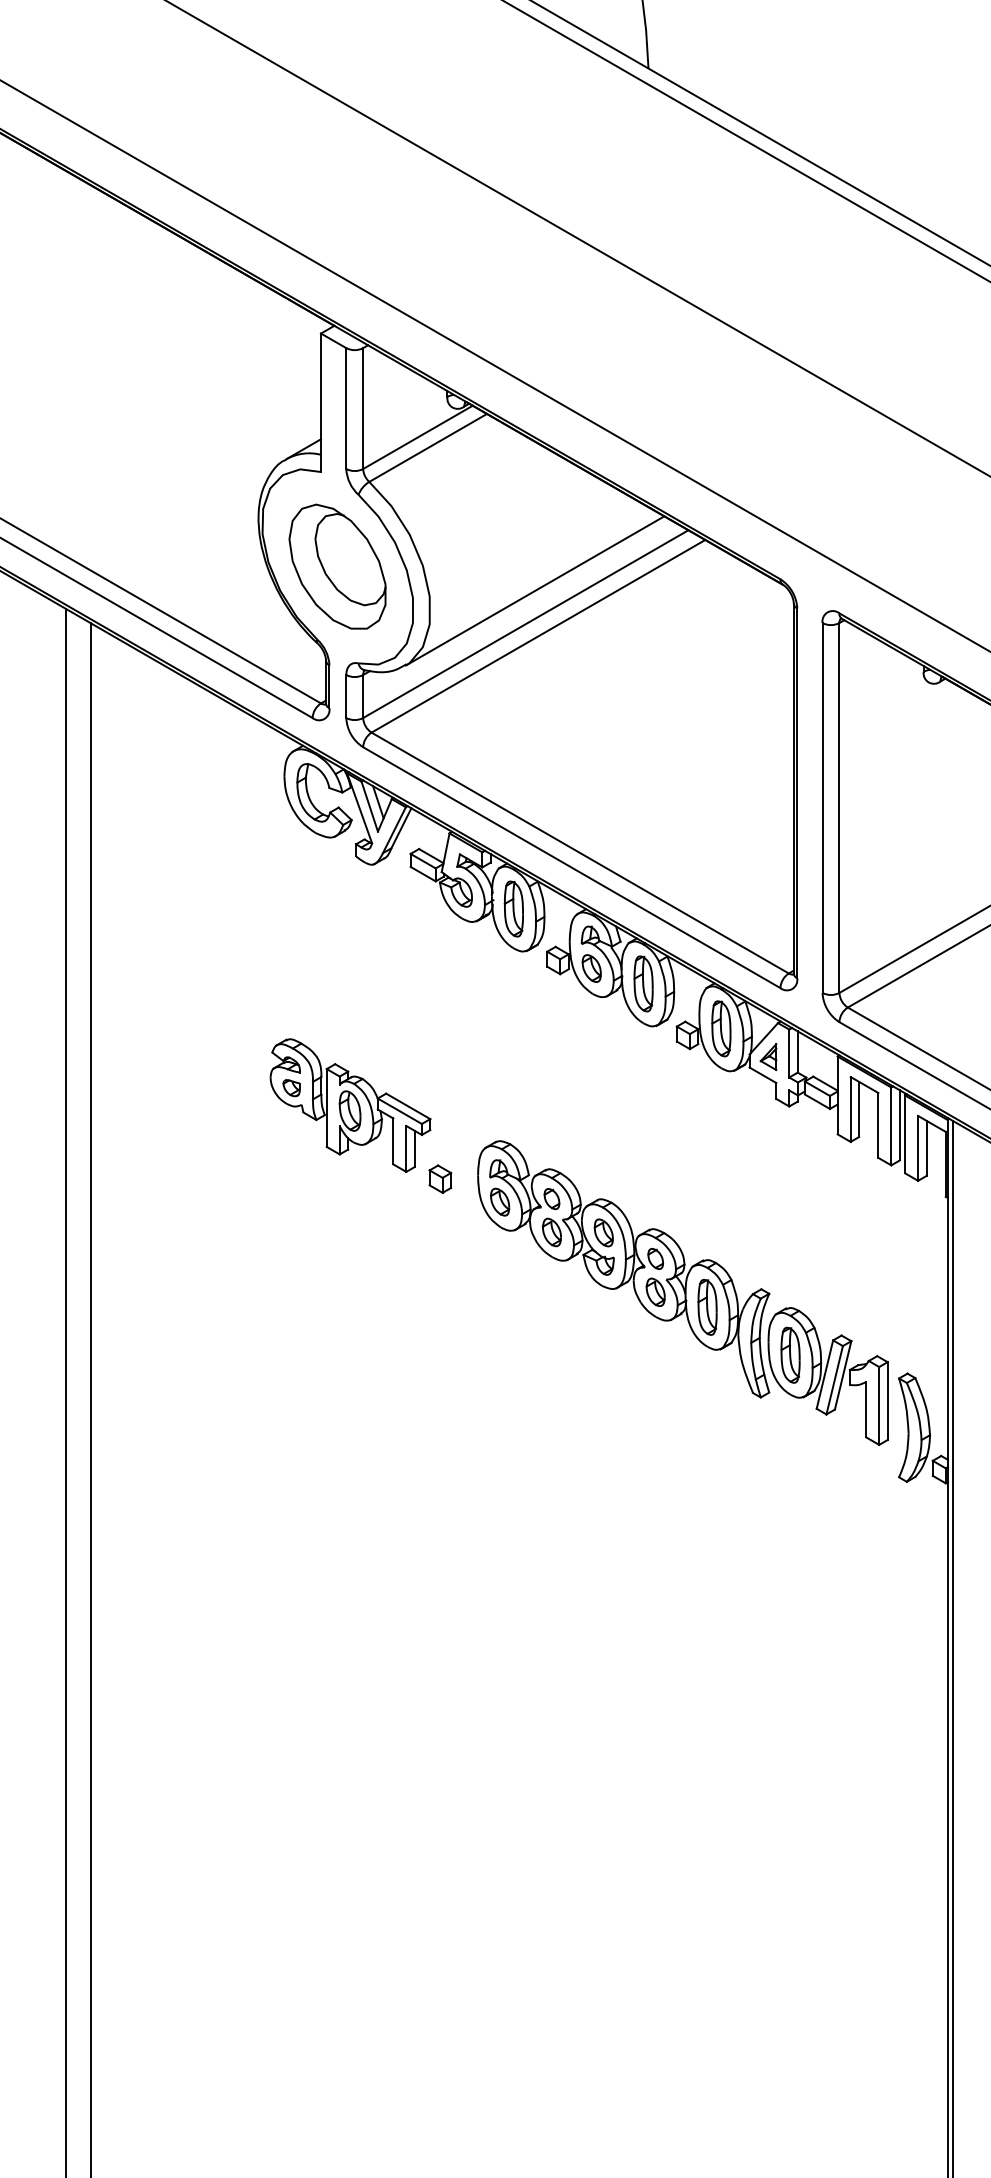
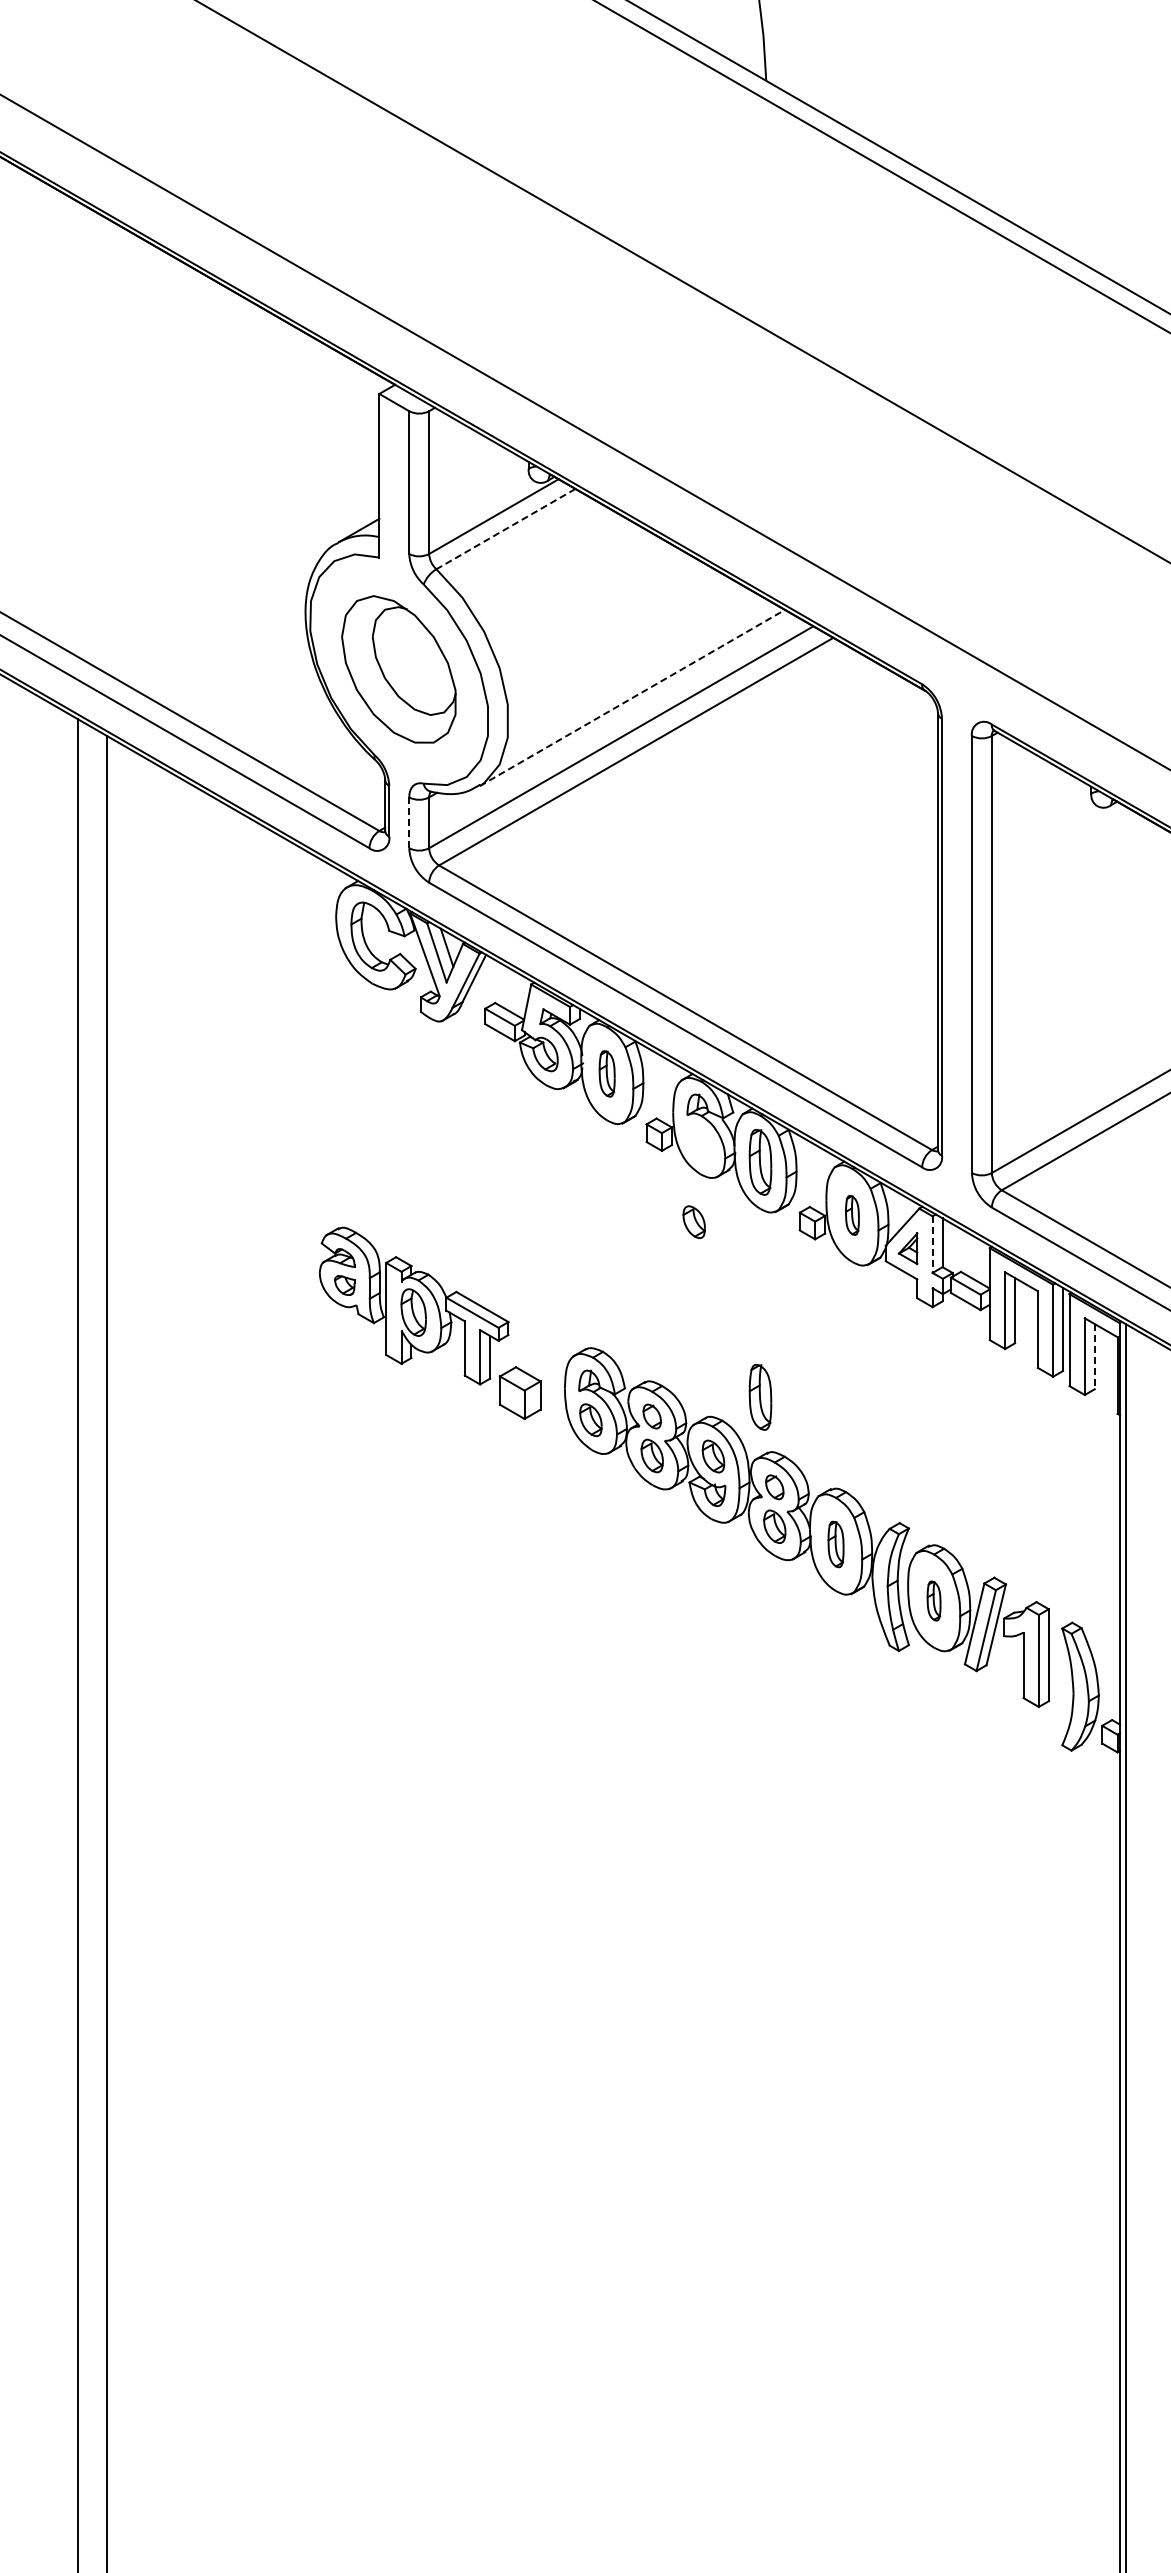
line: (427, 448) -> (505, 529), solid -> dashed
line: (535, 590) -> (632, 697), solid -> dashed
line: (346, 696) -> (409, 822), solid -> dashed
part: (513, 908) -> (606, 1073), size x0.7
part: (591, 967) -> (693, 1221), moved
part: (721, 1028) -> (852, 1215), size x0.6
line: (789, 1054) -> (932, 1245), solid -> dashed
line: (926, 1148) -> (1094, 1356), solid -> dashed
part: (440, 1178) -> (520, 1392), size x1.6
part: (643, 1182) -> (760, 1396), added
part: (707, 1307) -> (835, 1544), size x0.7
part: (790, 1354) -> (933, 1600), size x0.6

